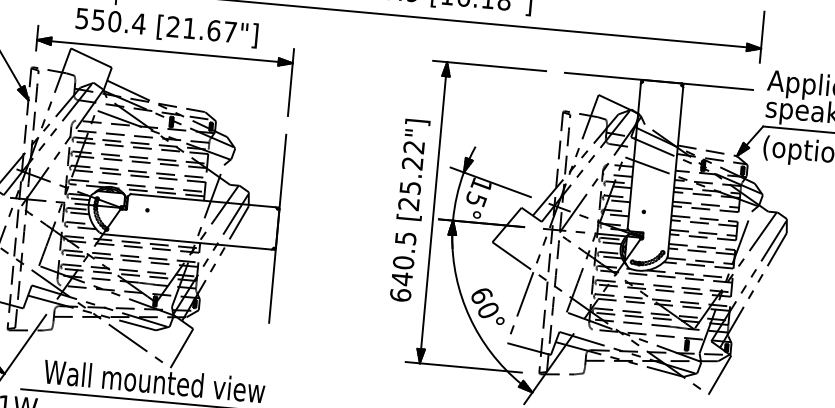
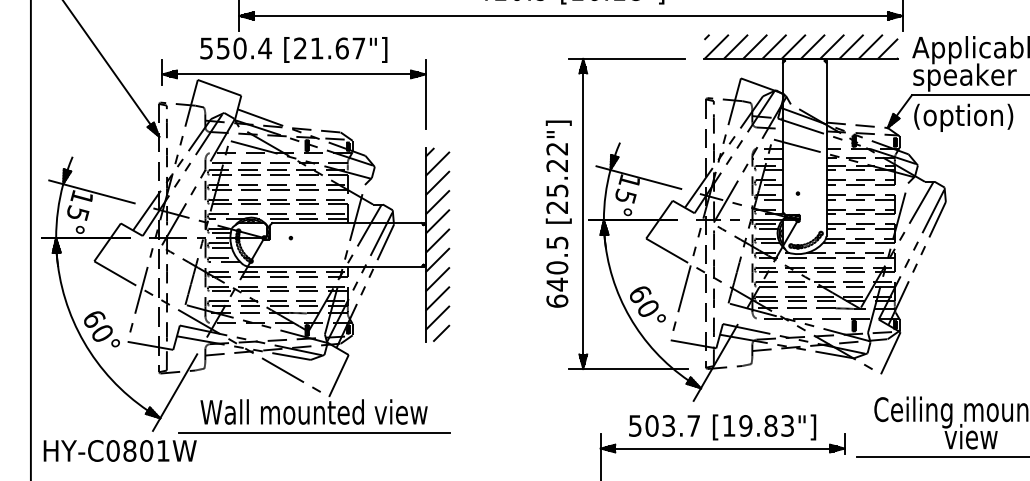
hatch: (660, 69) -> (801, 46), added
hatch: (289, 229) -> (437, 244), added

